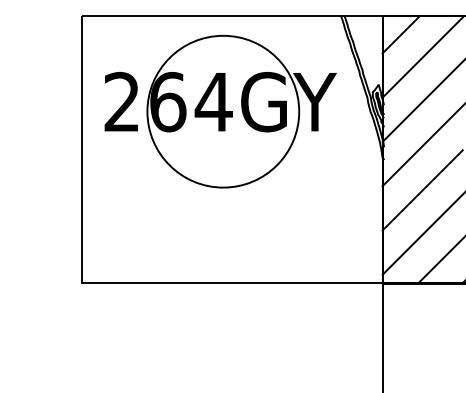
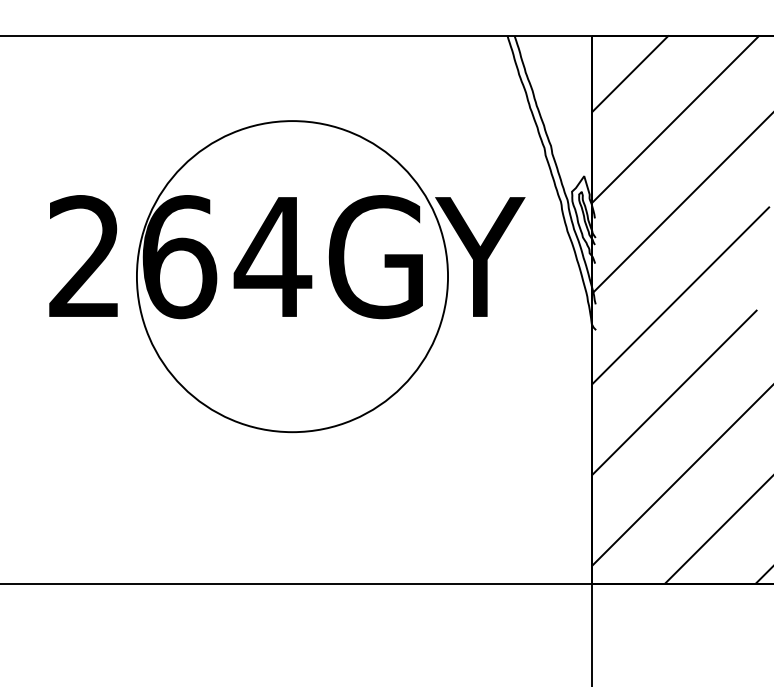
part: (220, 111) -> (286, 276), moved

